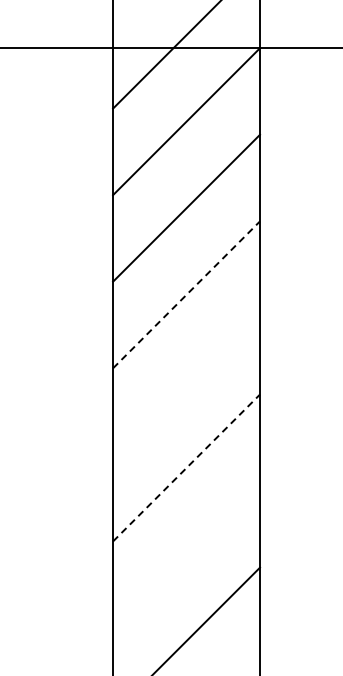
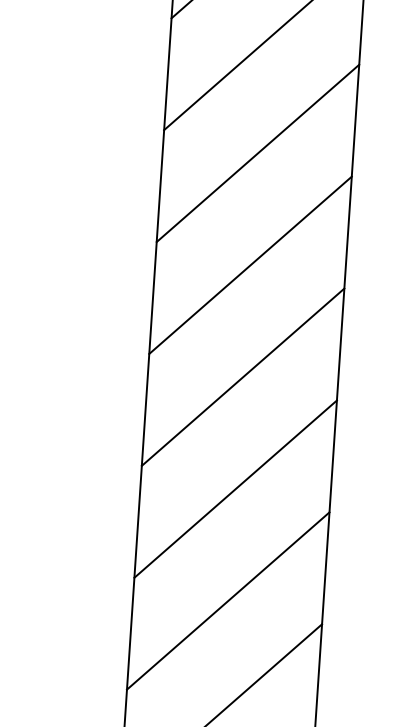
line: (186, 294) -> (250, 264), dashed -> solid
line: (186, 380) -> (243, 376), added
line: (186, 468) -> (235, 489), dashed -> solid
line: (186, 554) -> (228, 600), added

